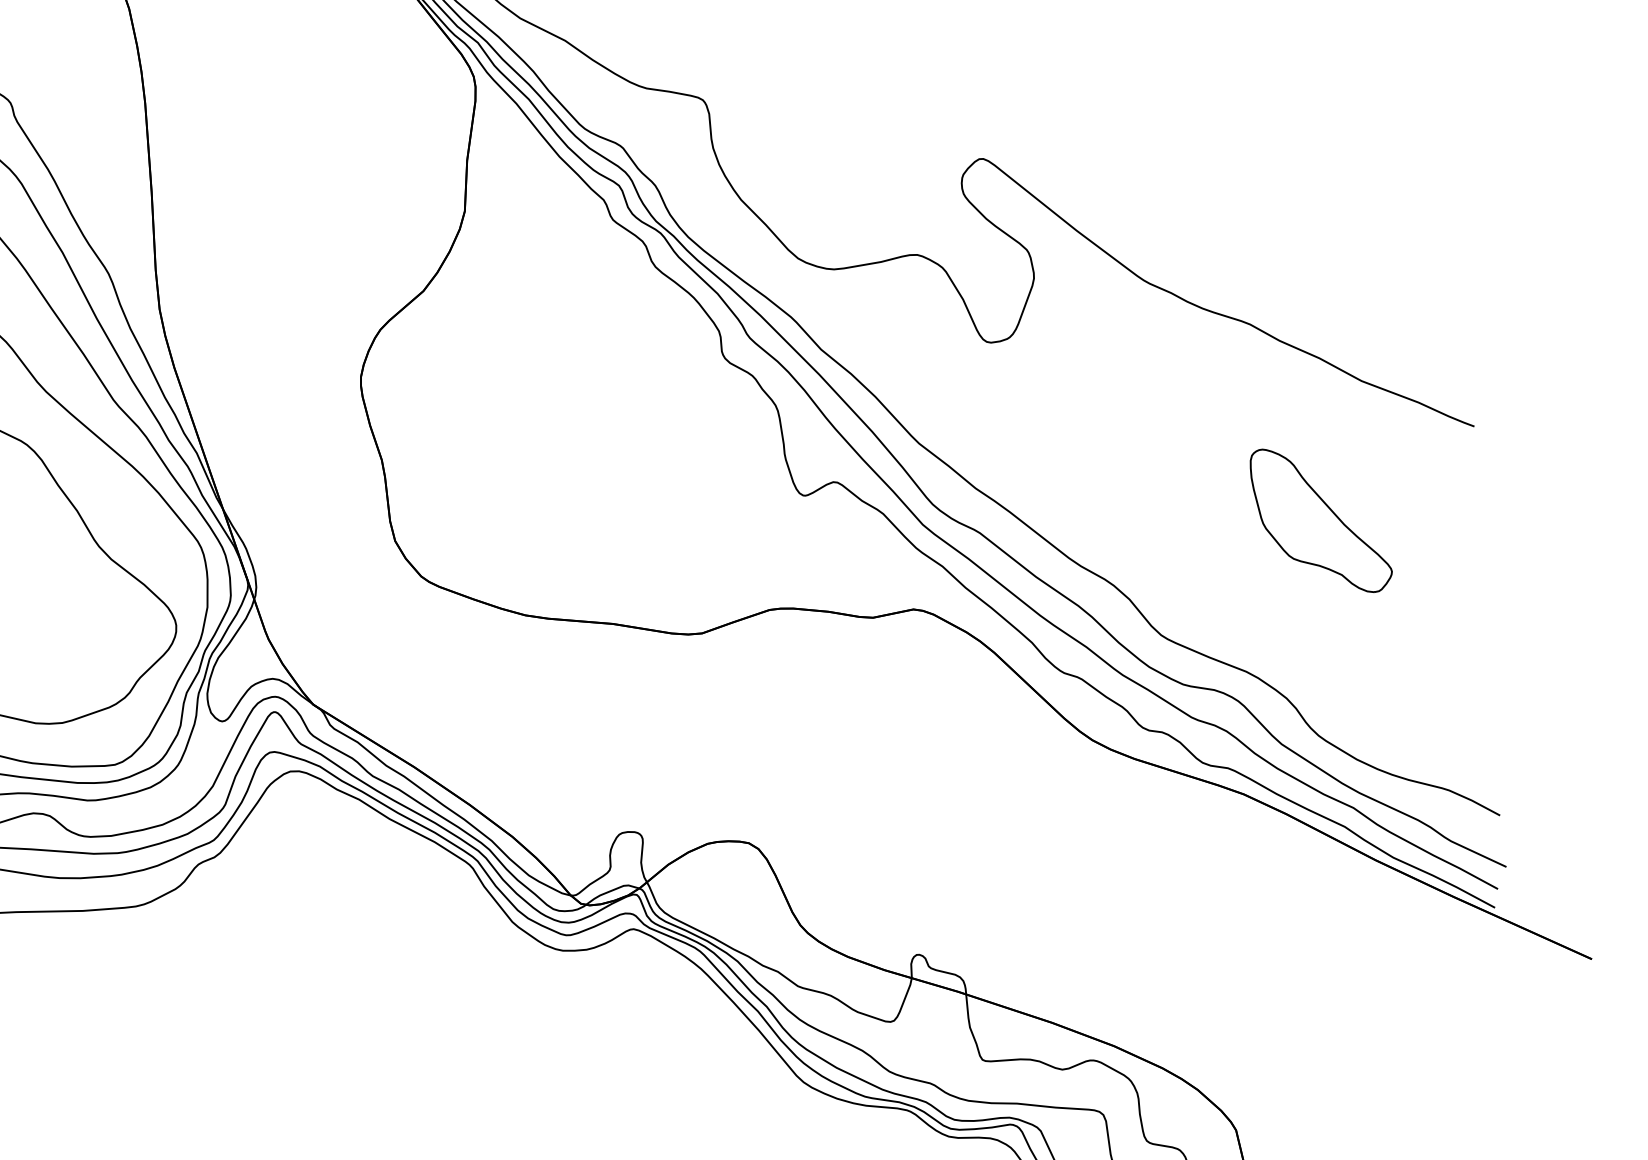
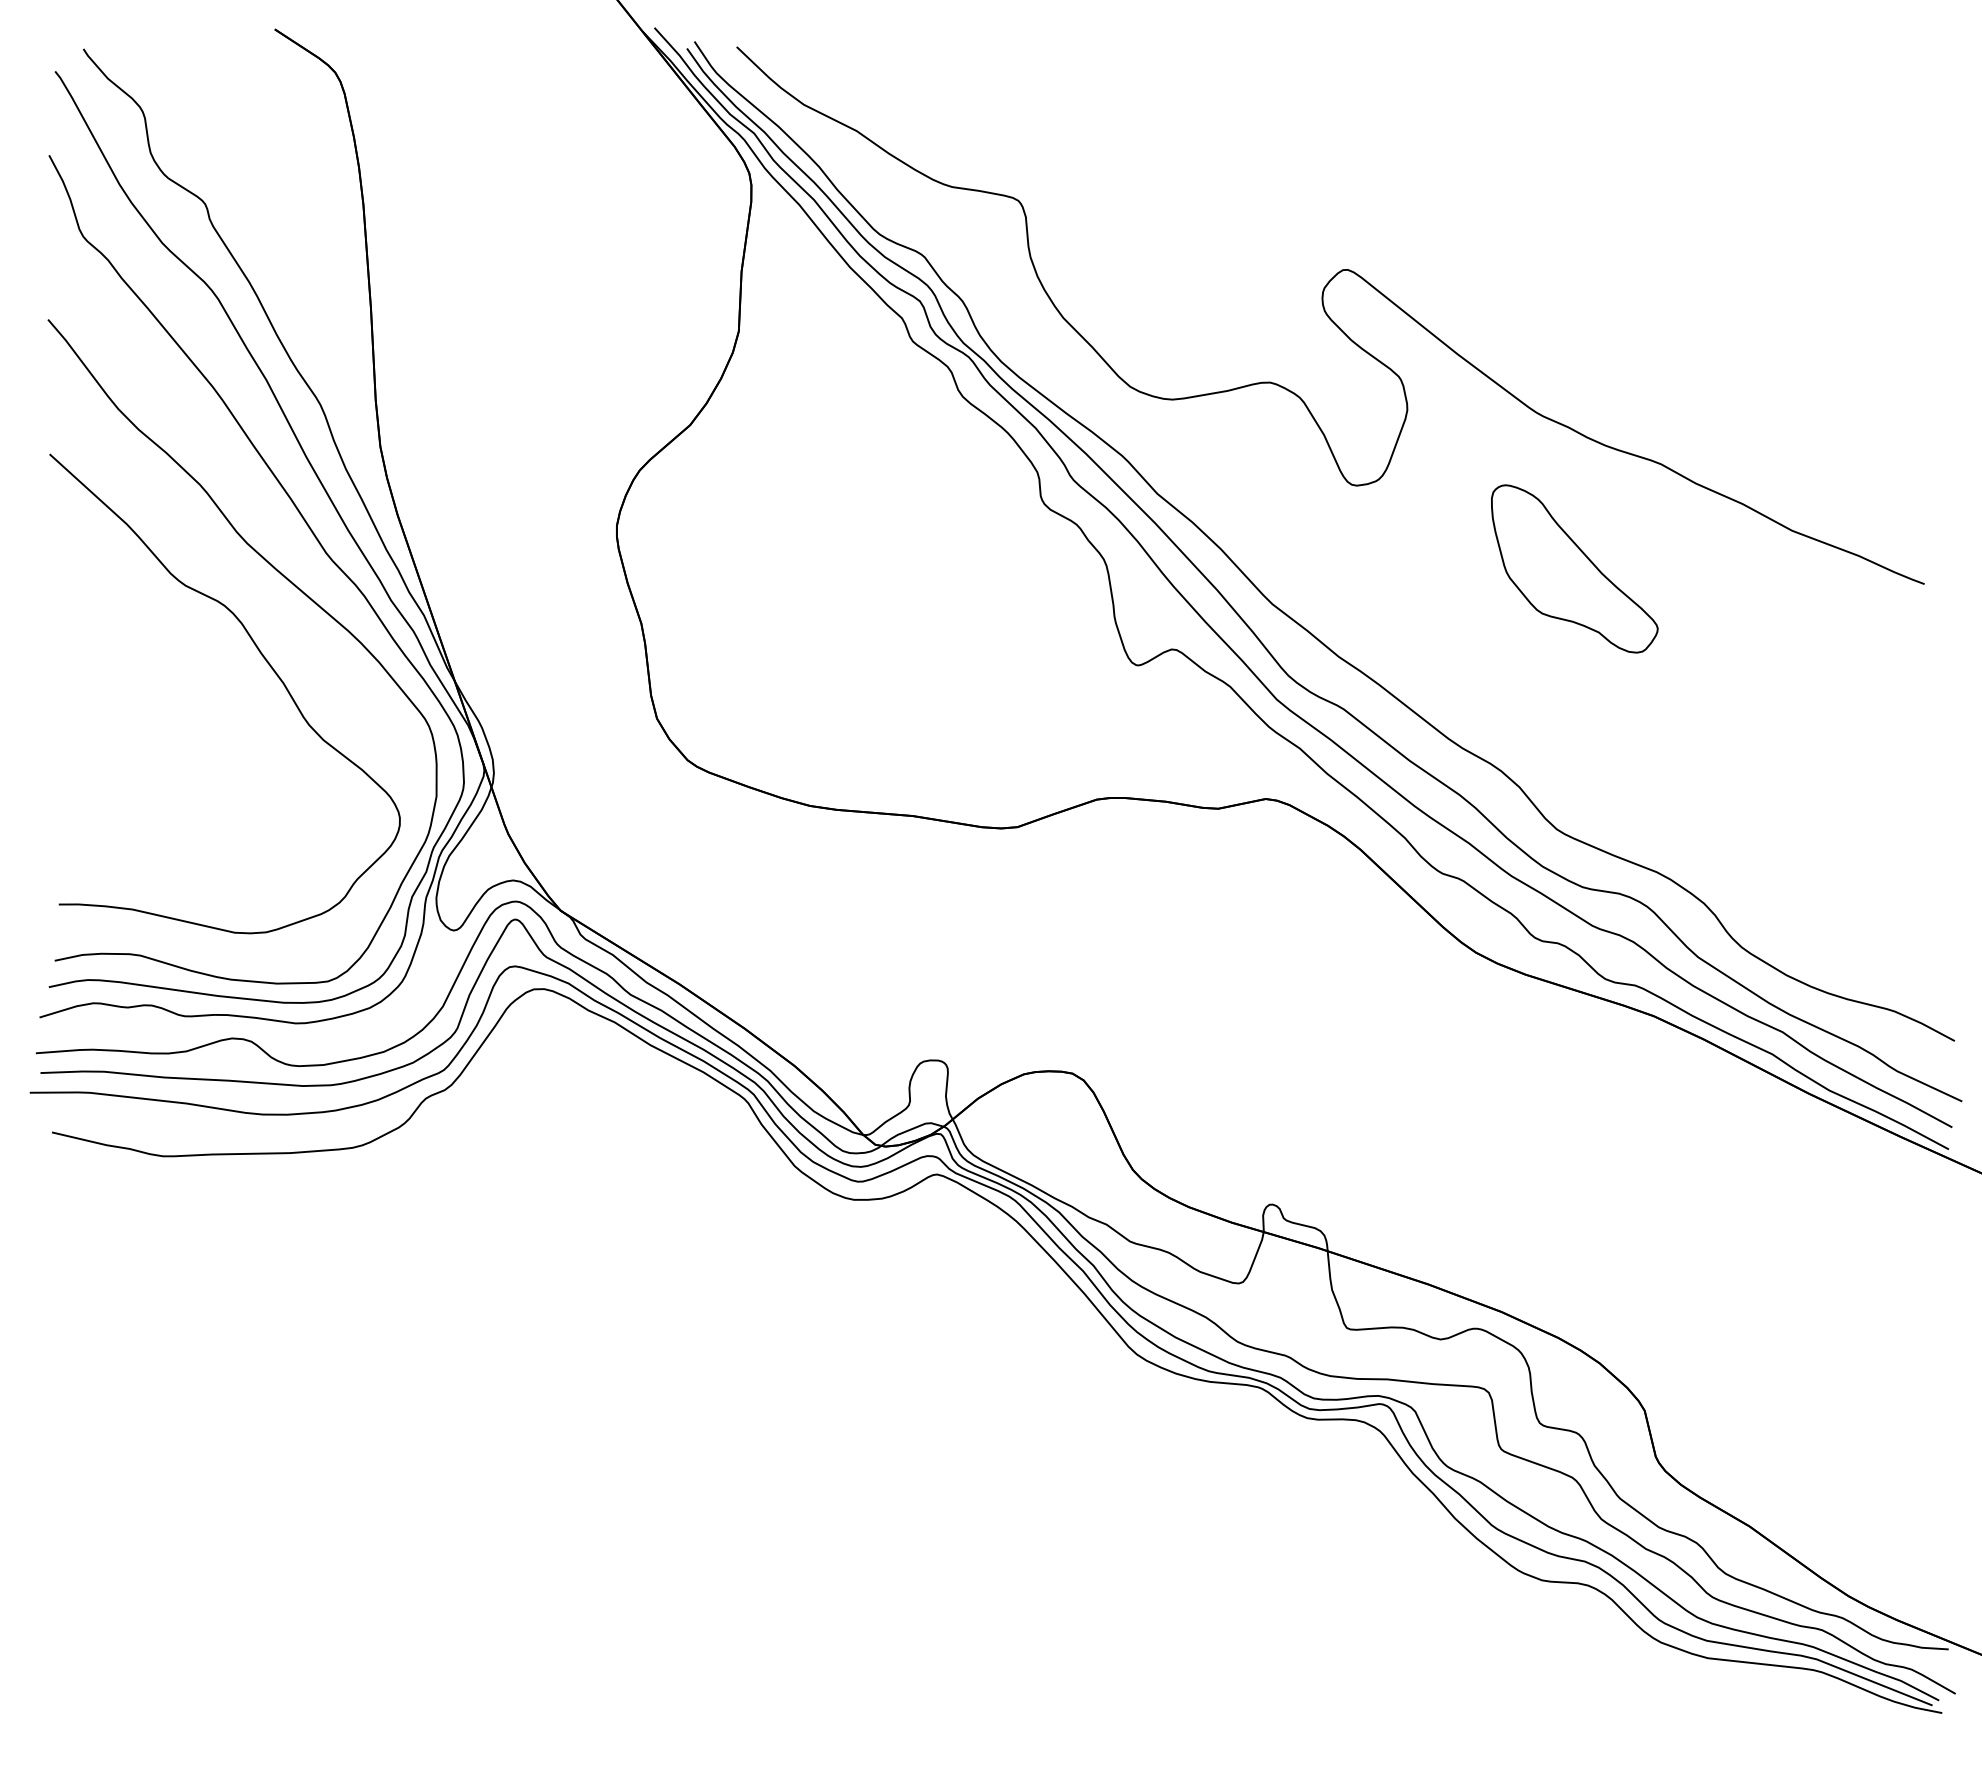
part: (1321, 520) -> (1574, 568), moved

